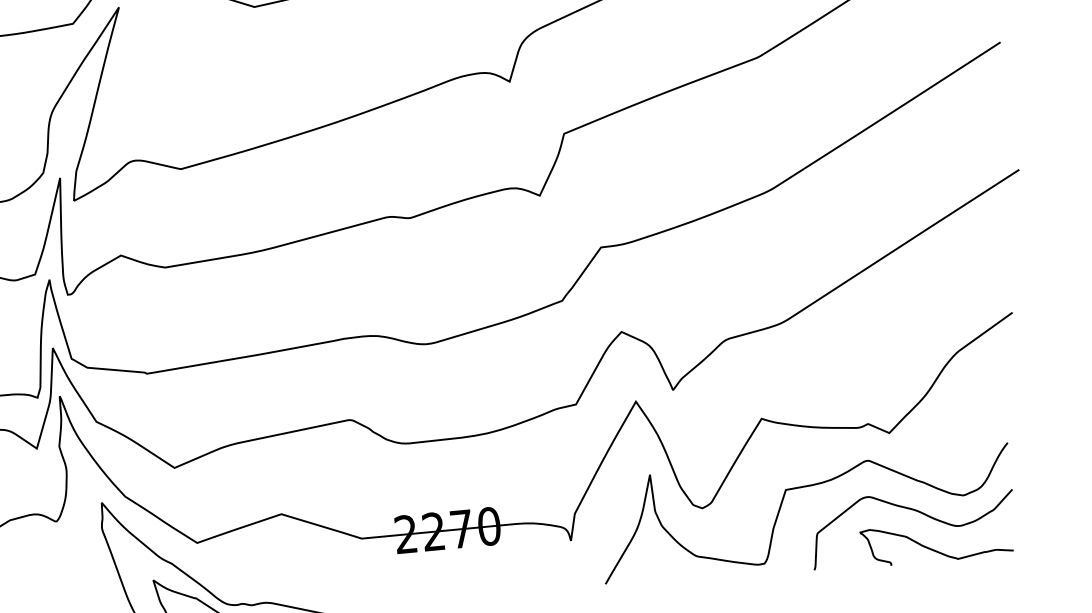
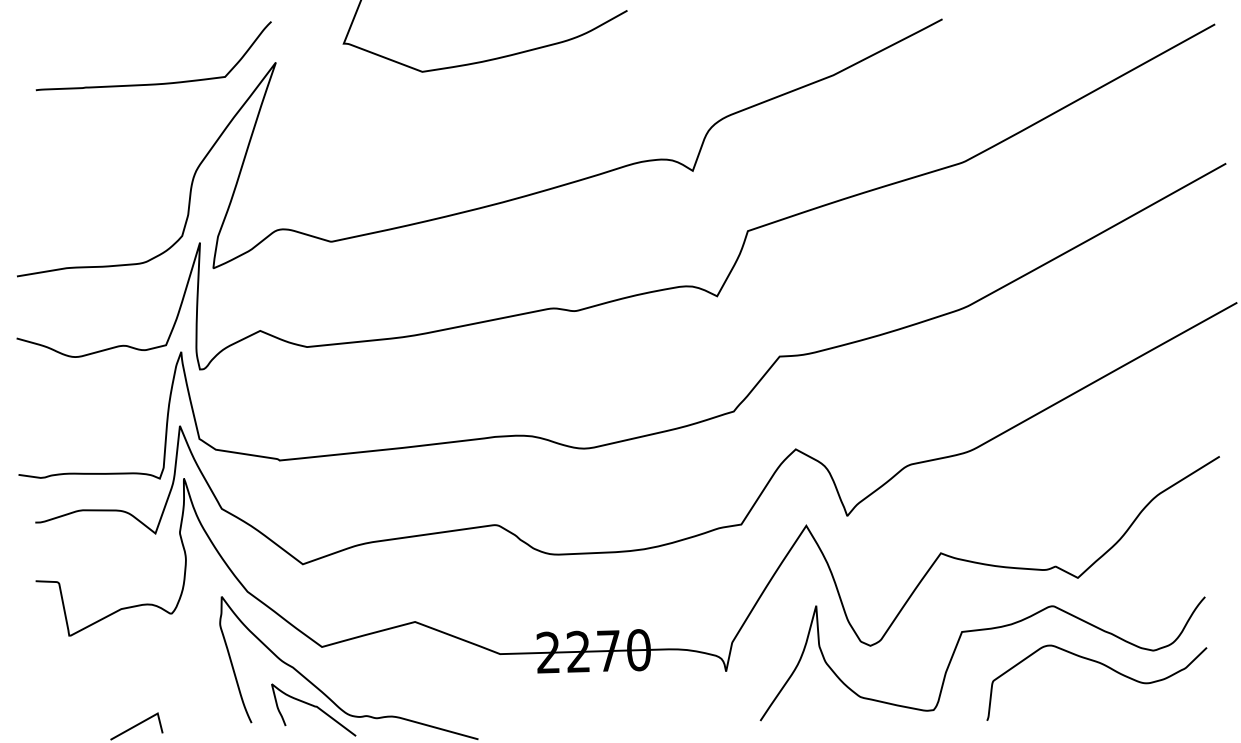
curve: (933, 549) -> (1117, 706), removed

